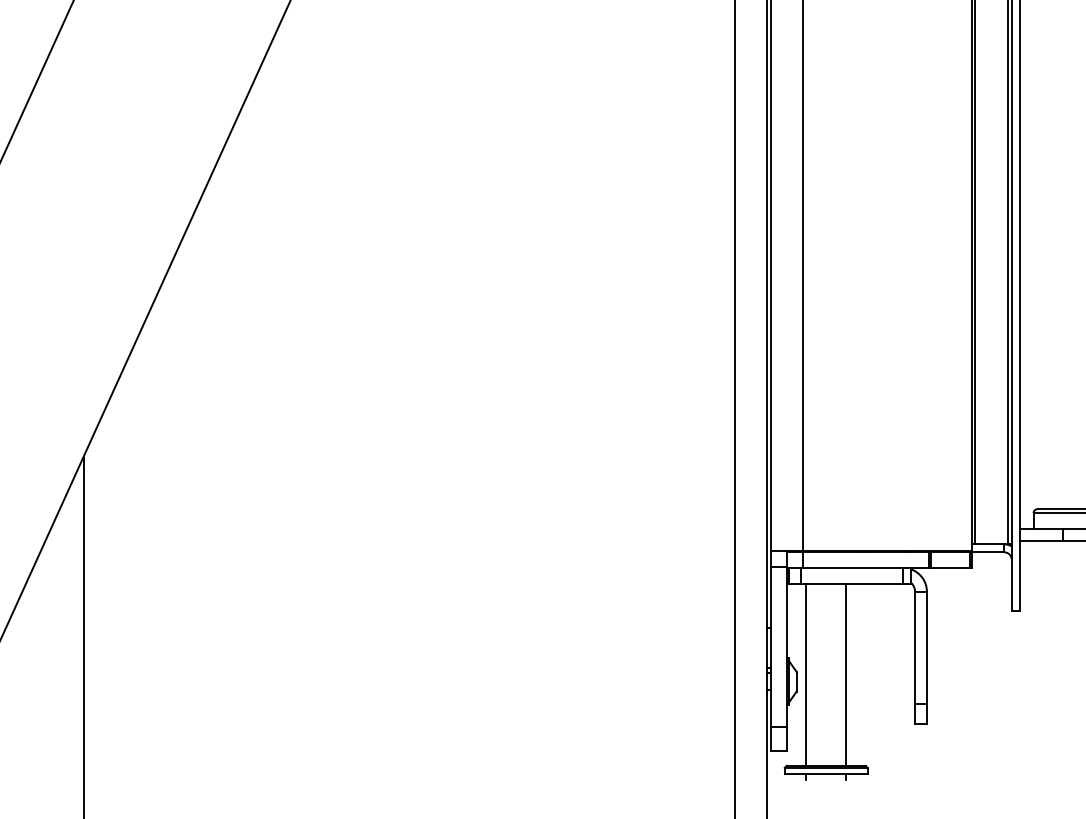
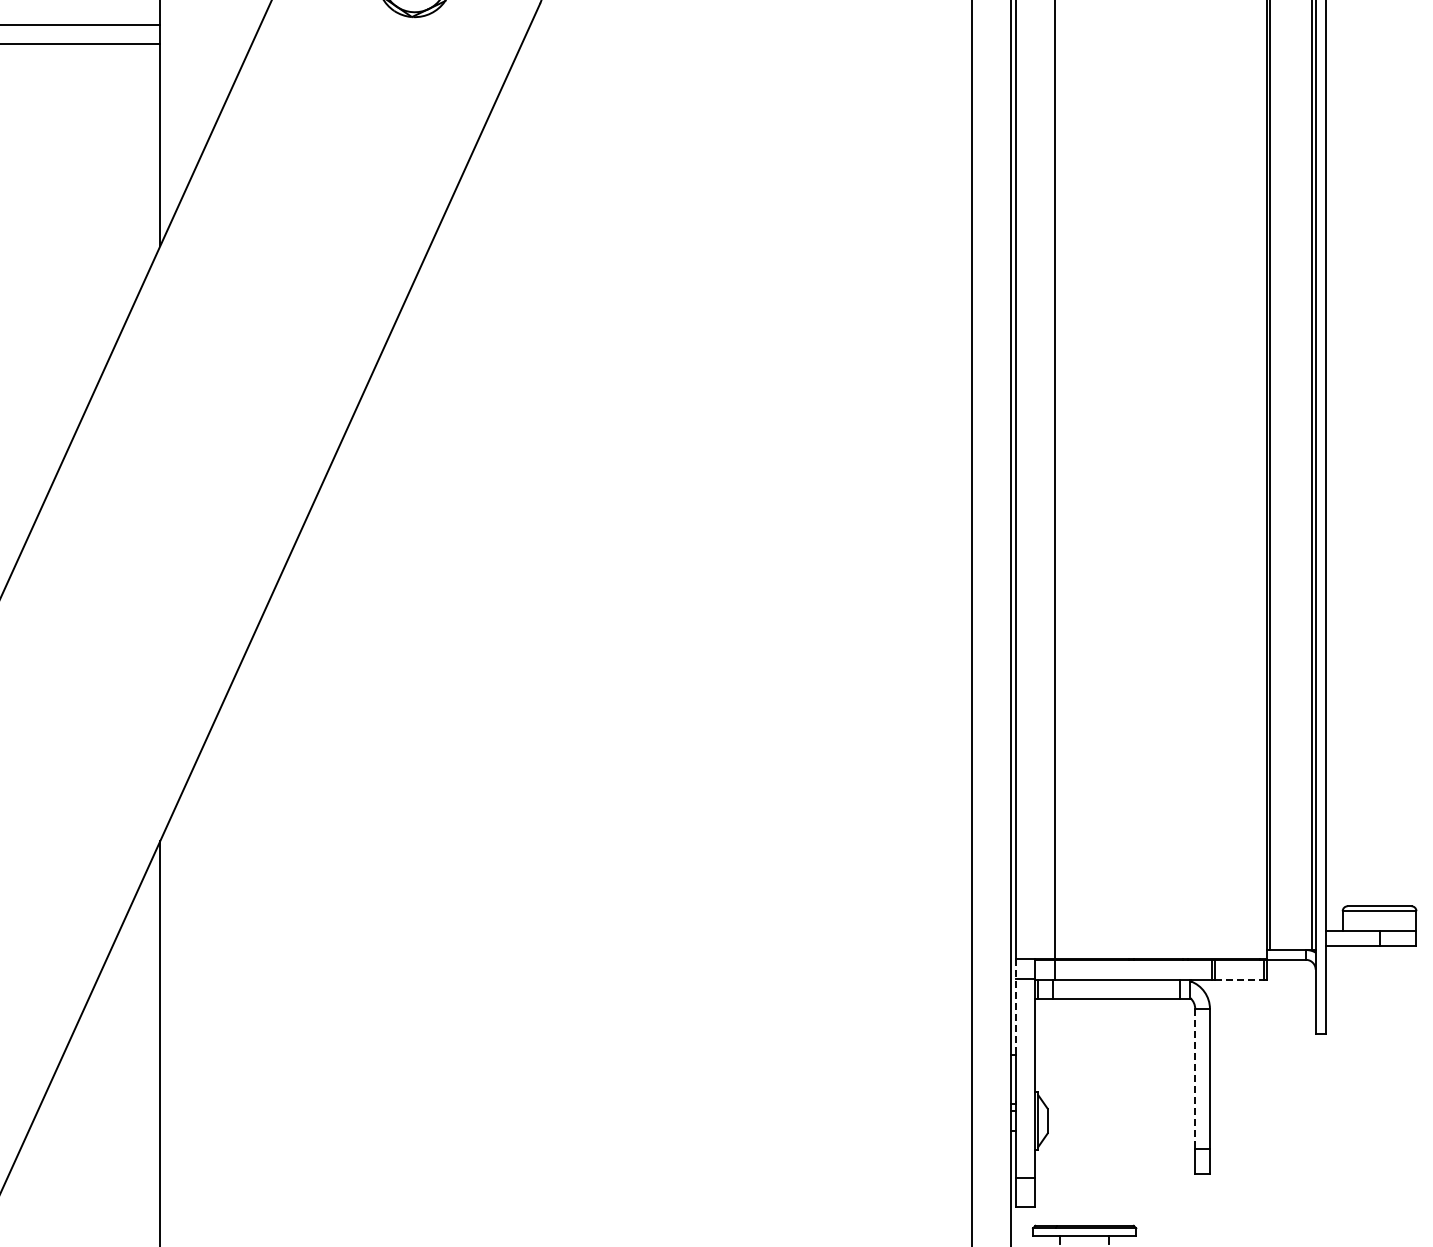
line: (950, 568) -> (1239, 979), solid -> dashed
line: (770, 589) -> (1015, 1006), solid -> dashed
line: (915, 648) -> (1195, 1079), solid -> dashed
line: (806, 674) -> (1060, 1112), removed
line: (846, 674) -> (1109, 1112), removed

